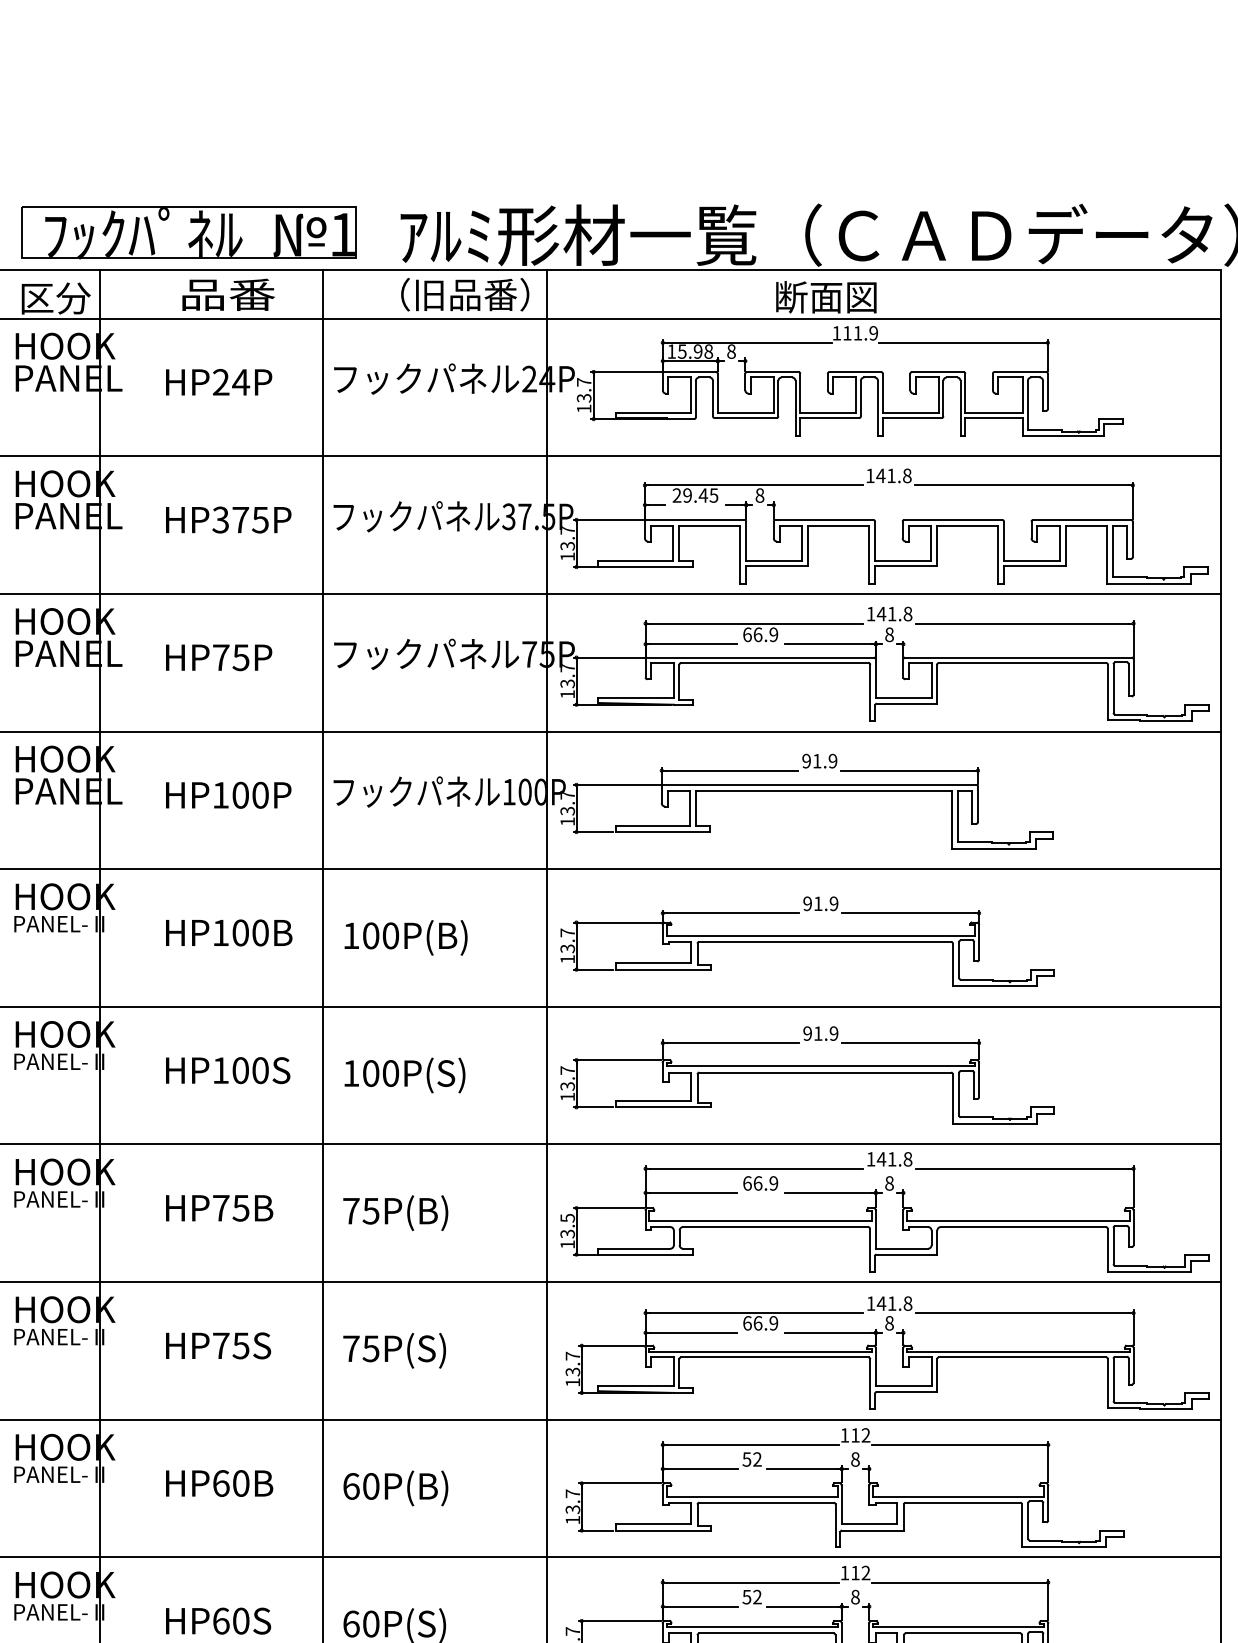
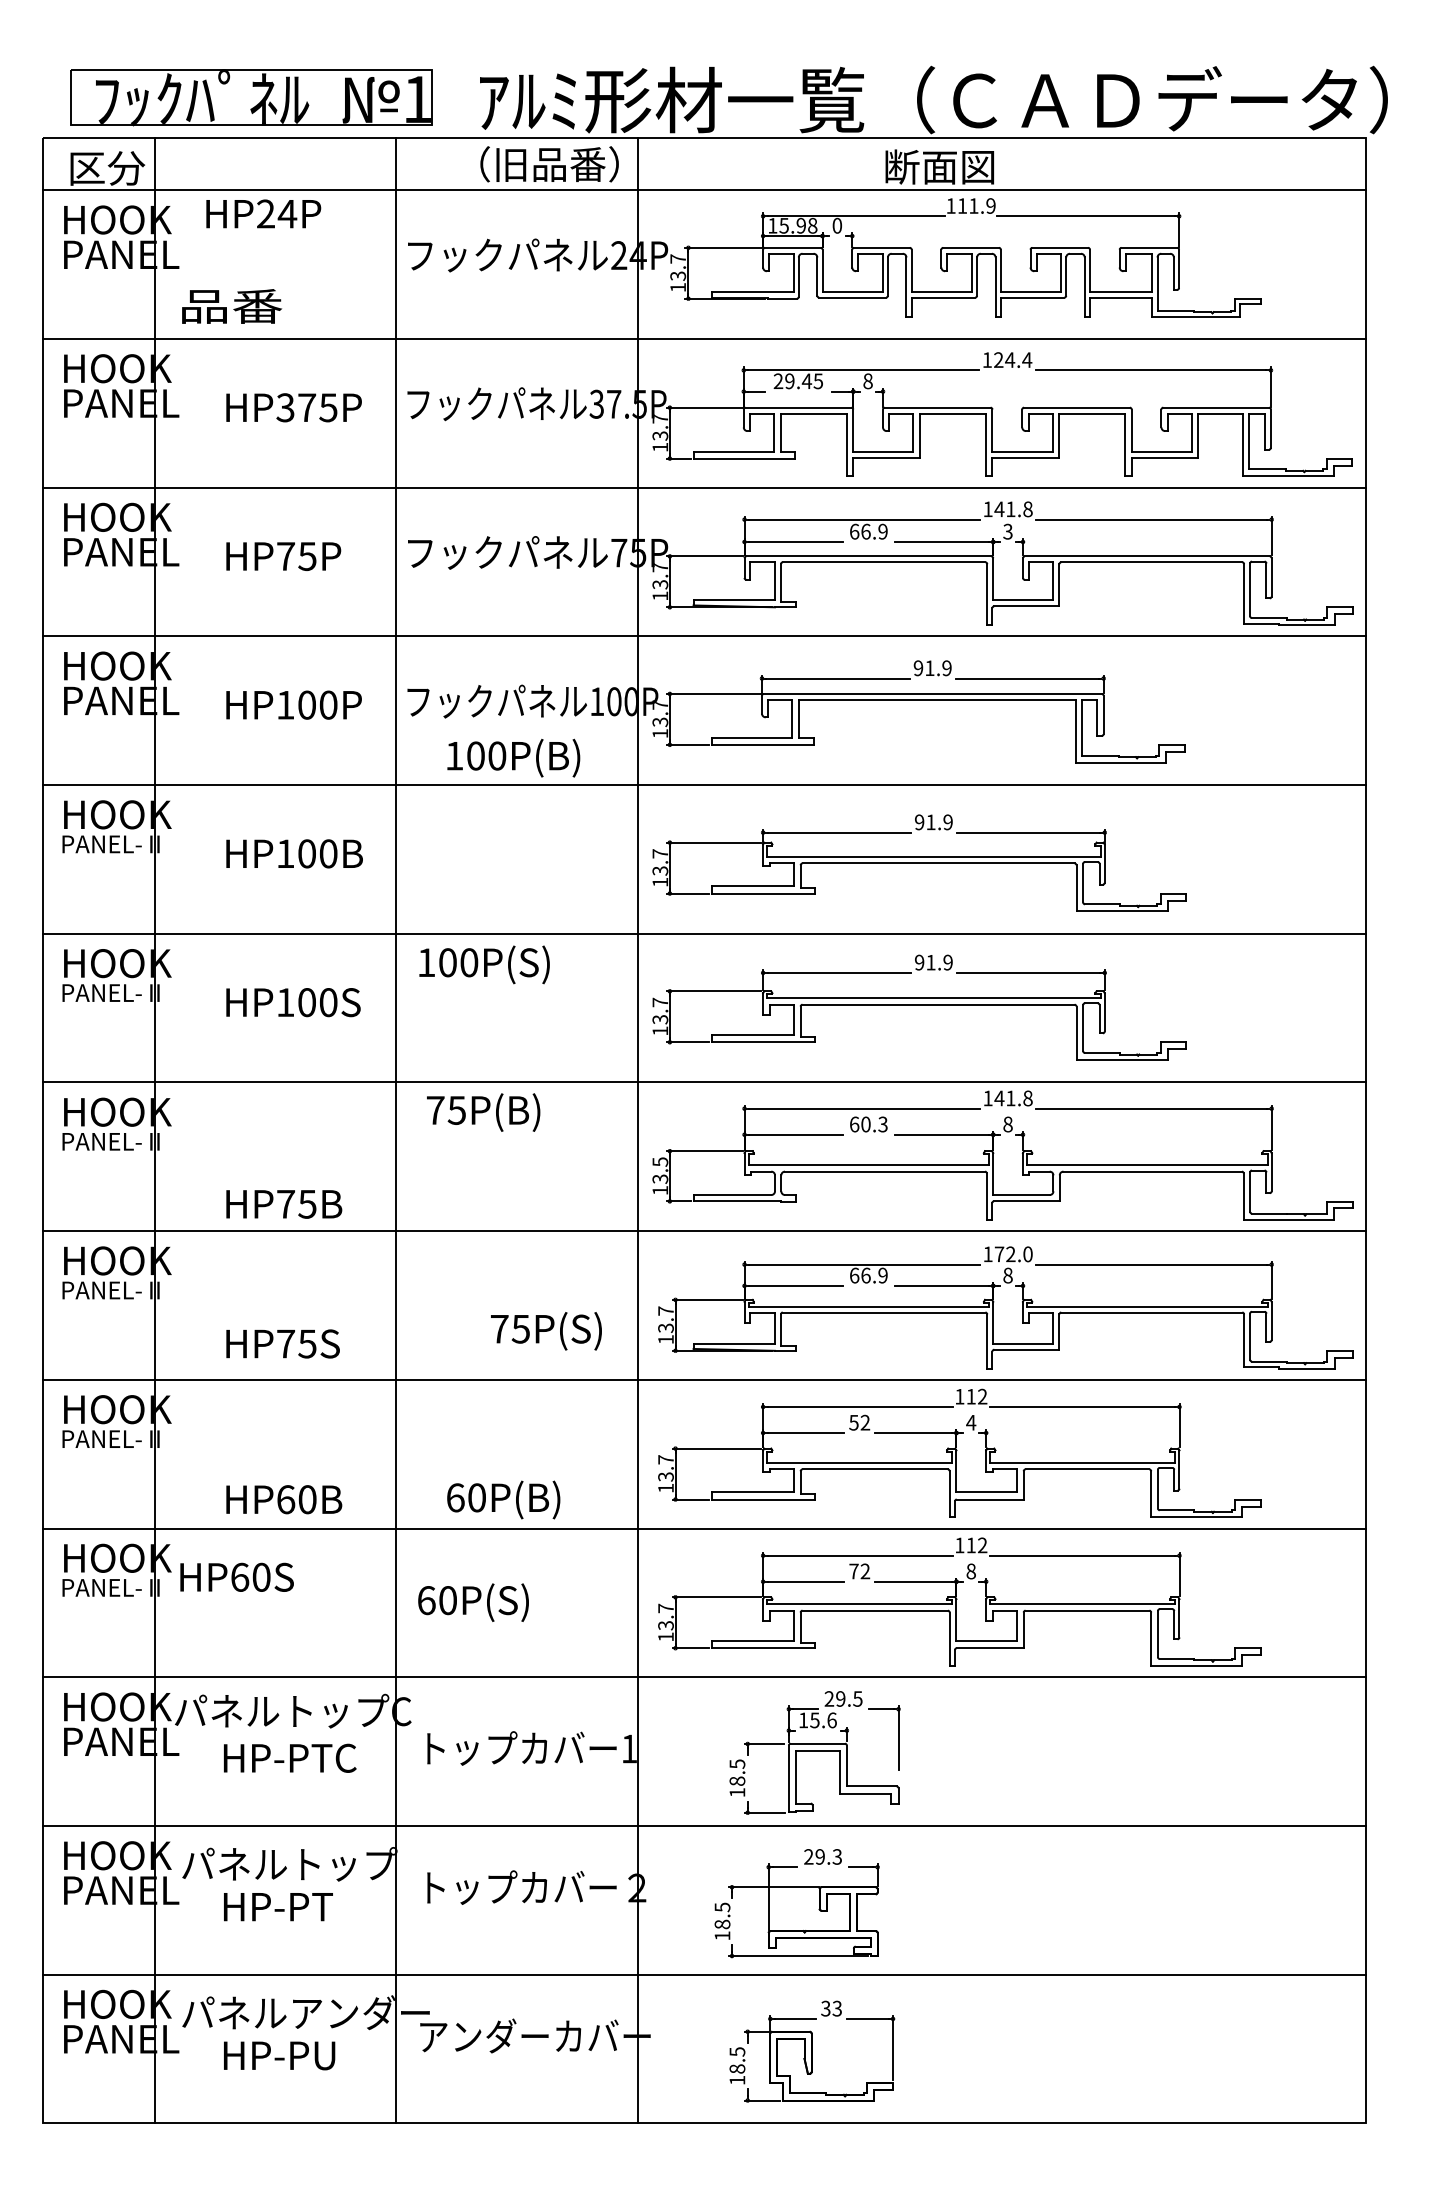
text: (229, 294) -> (232, 306), moved
text: (731, 351) -> (837, 225), 8 -> 0
text: (218, 381) -> (263, 213), moved
text: (893, 476) -> (1012, 360), 141.8 -> 124.4
text: (889, 634) -> (1007, 531), 8 -> 3
text: (405, 937) -> (513, 757), moved
text: (404, 1075) -> (484, 964), moved
text: (765, 1183) -> (874, 1124), 66.9 -> 60.3
text: (219, 1208) -> (284, 1204), moved
text: (395, 1213) -> (483, 1112), moved
text: (894, 1303) -> (1013, 1254), 141.8 -> 172.0
text: (217, 1345) -> (282, 1343), moved
text: (394, 1350) -> (546, 1331), moved
text: (855, 1459) -> (971, 1422), 8 -> 4
text: (219, 1483) -> (284, 1499), moved
text: (395, 1487) -> (503, 1499), moved
text: (746, 1597) -> (853, 1571), 52 -> 72
text: (217, 1620) -> (236, 1576), moved

